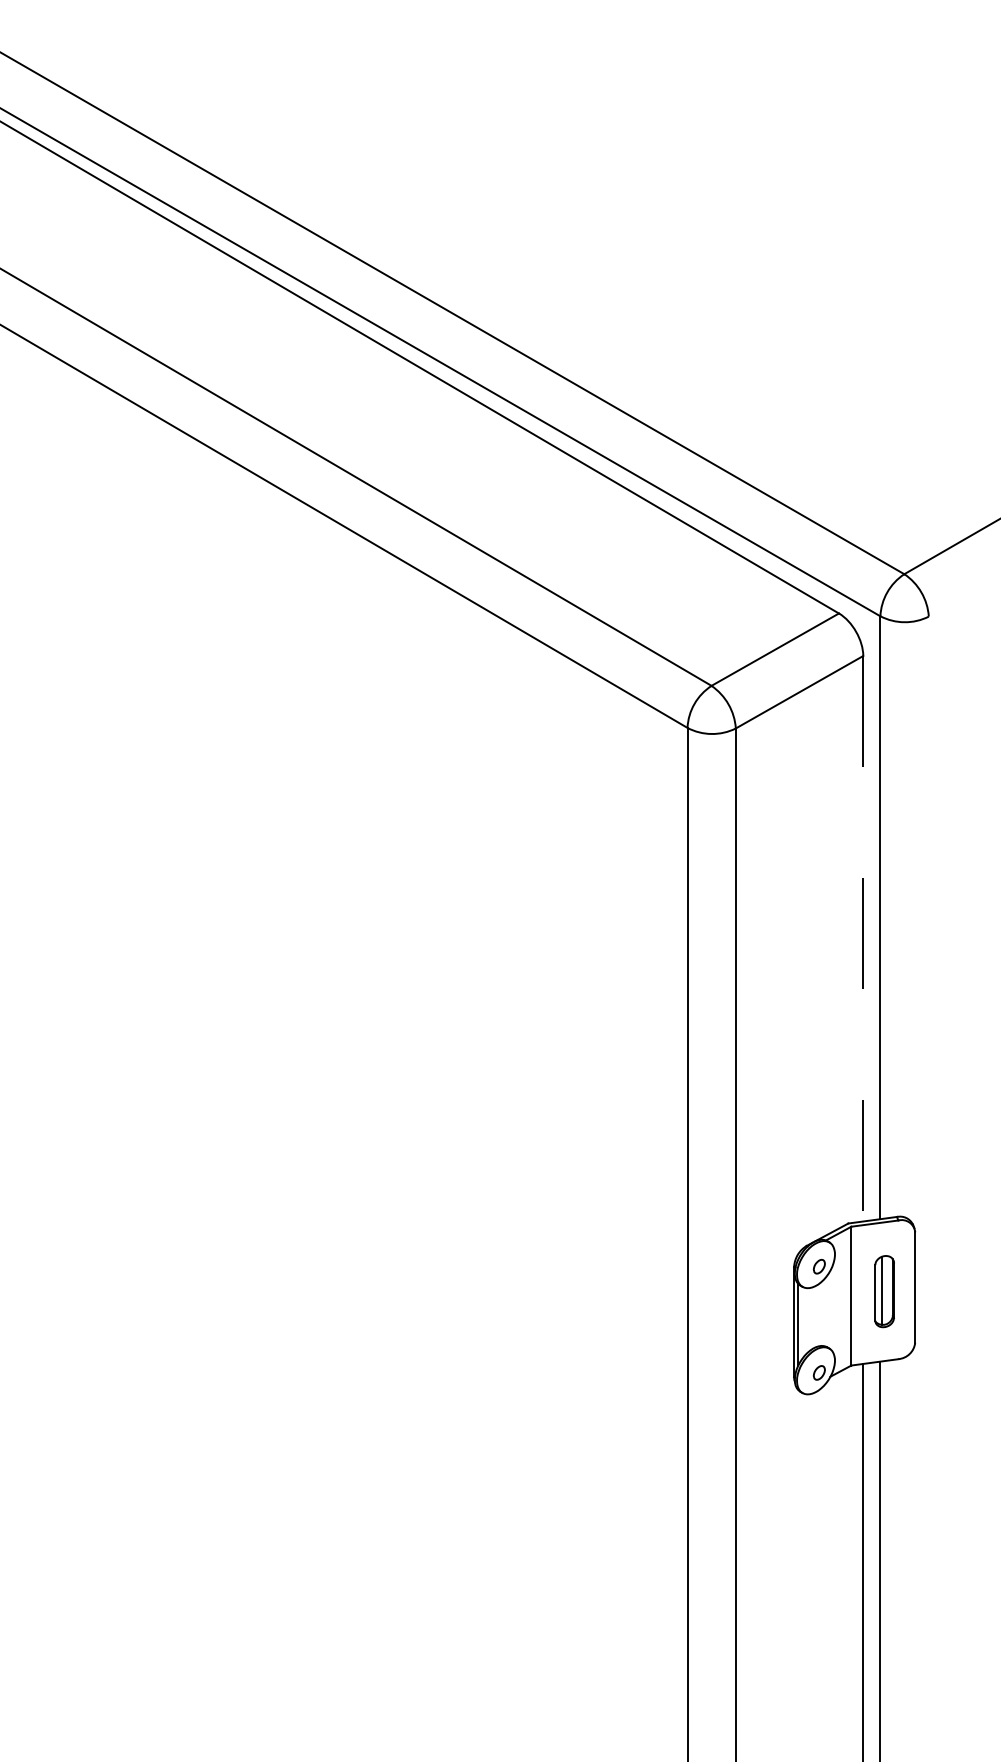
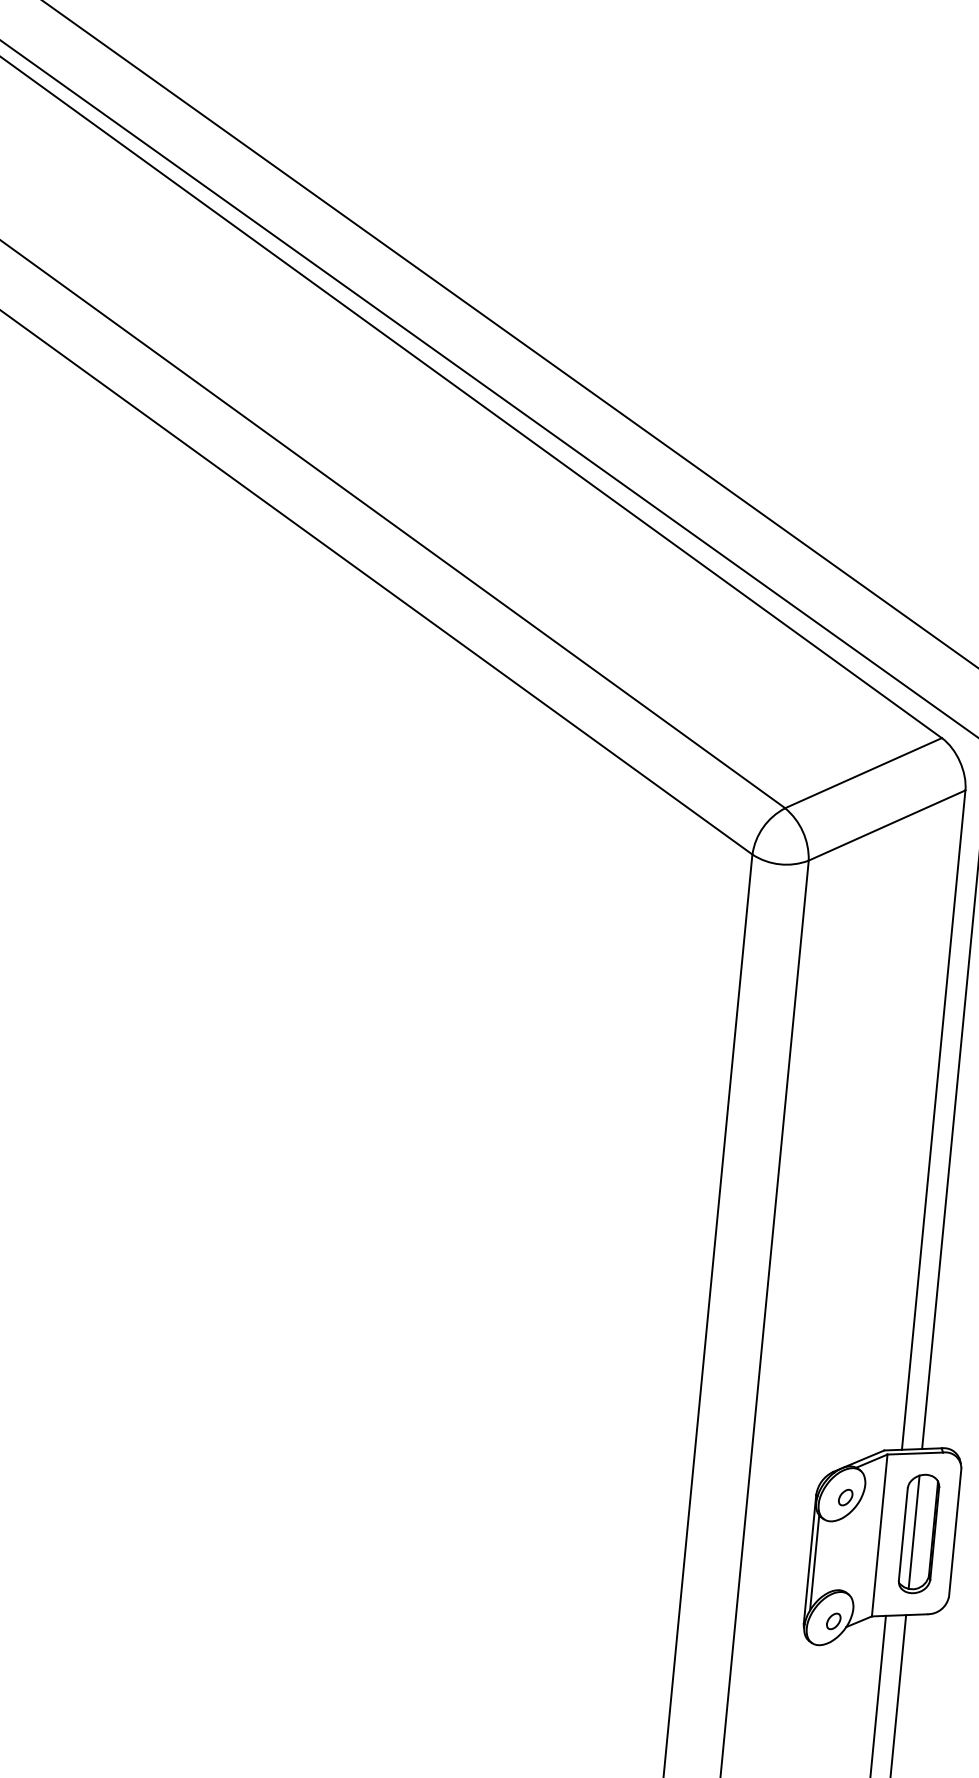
line: (863, 938) -> (933, 1119), dashed -> solid
part: (884, 1291) -> (918, 1533), size x1.43

